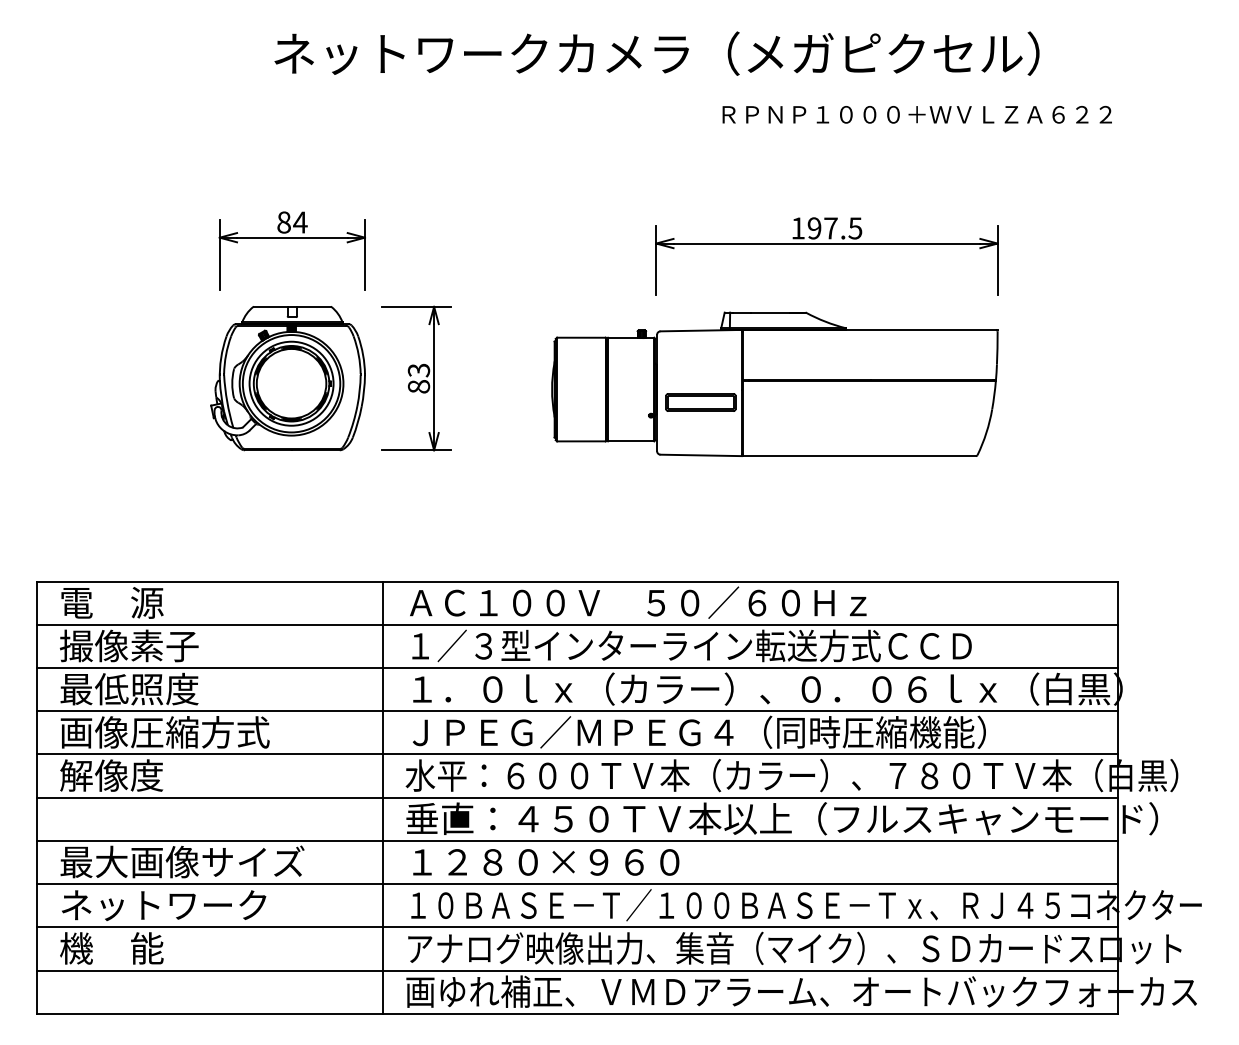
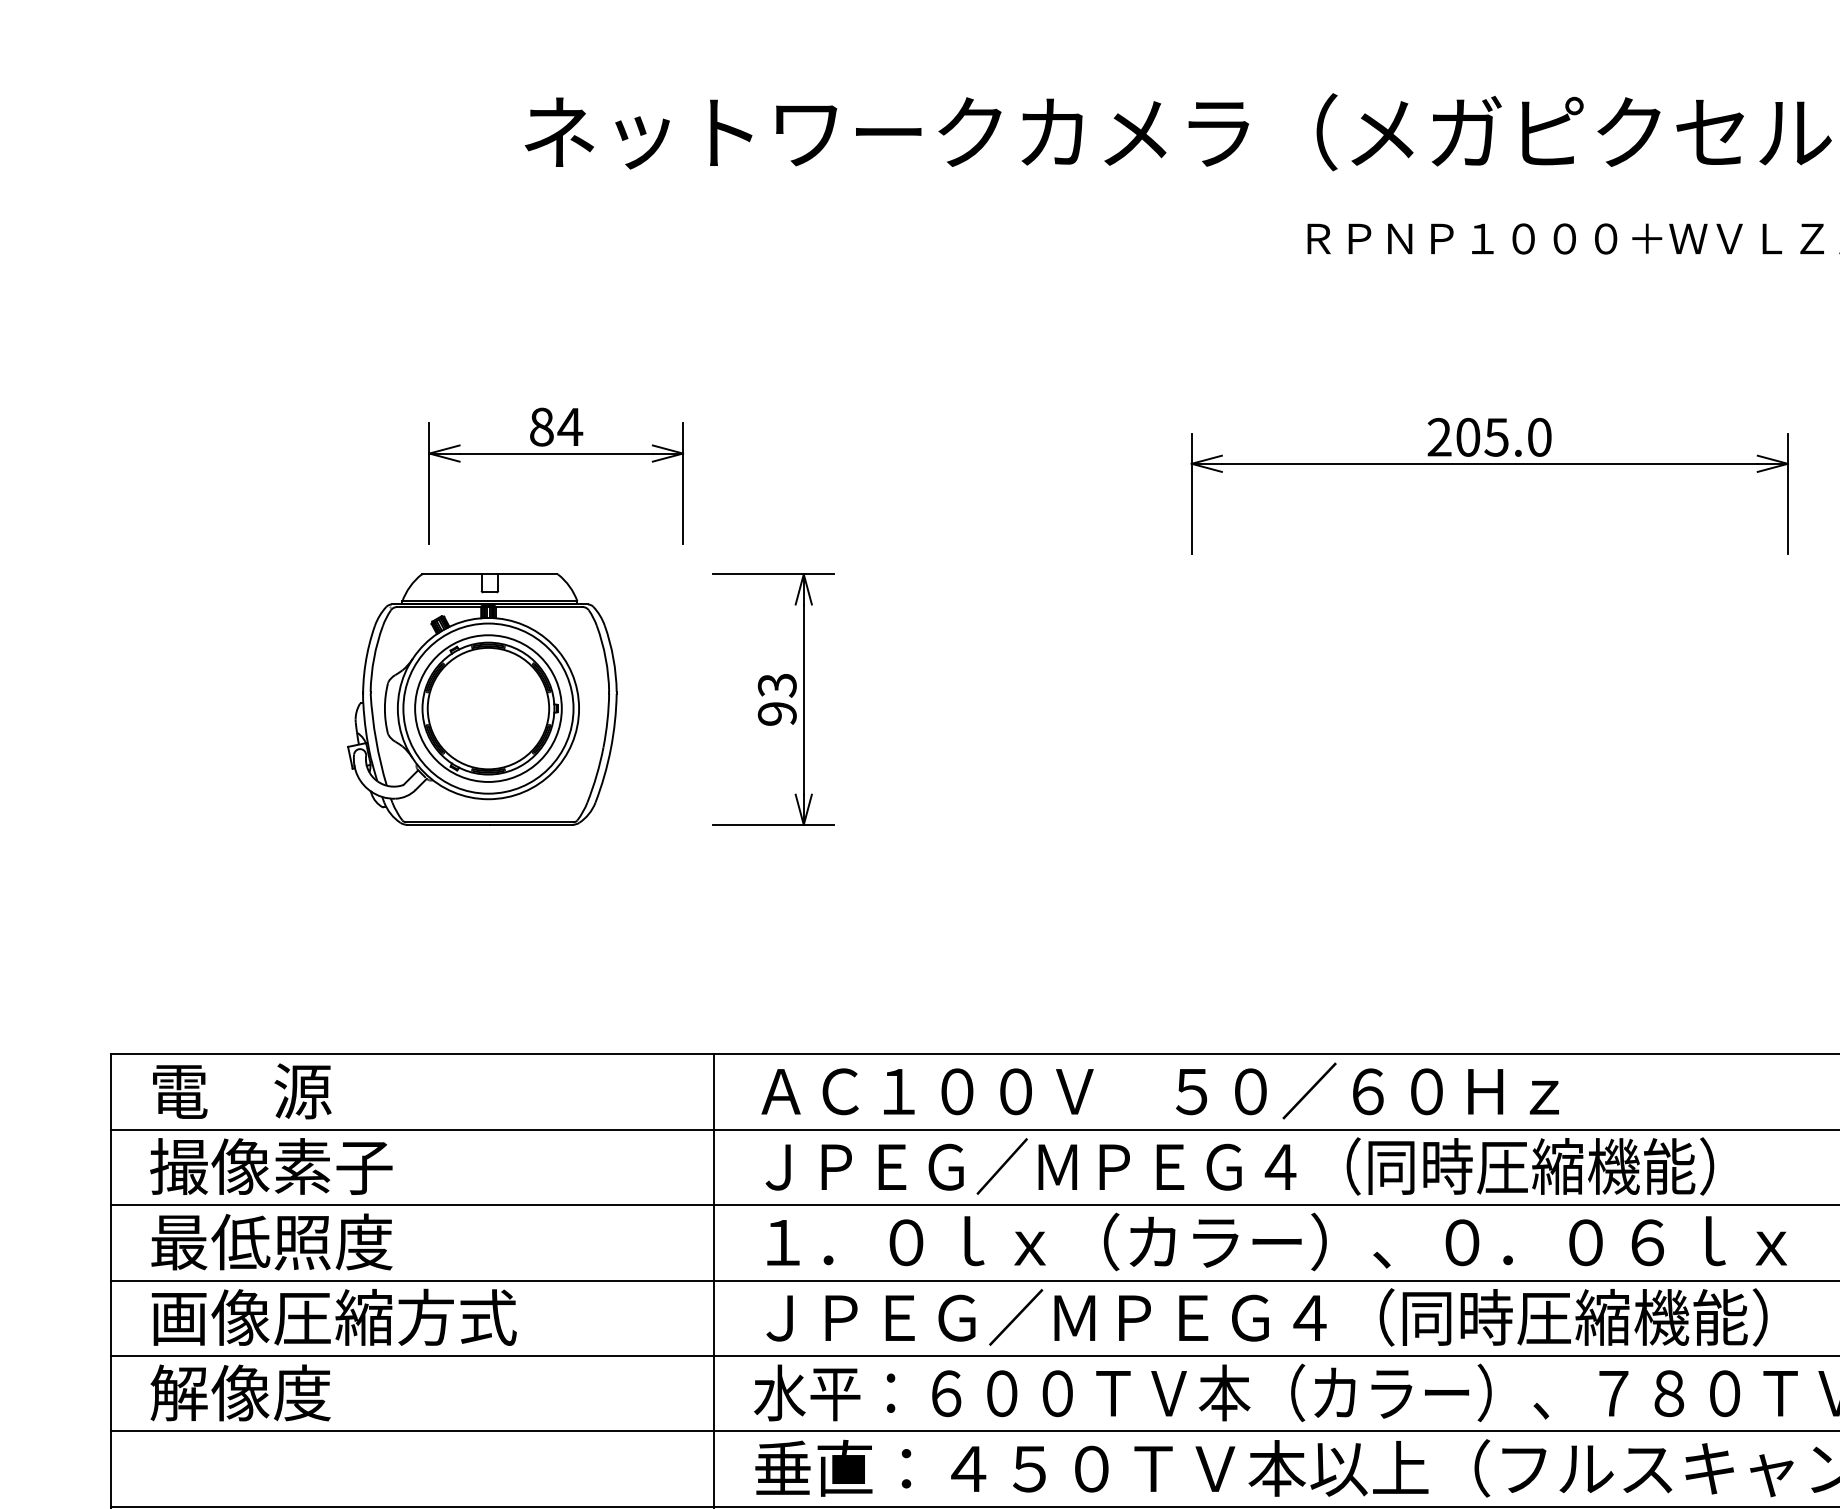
text: (826, 228) -> (1489, 437), 197.5 -> 205.0
part: (287, 378) -> (481, 699), moved
part: (774, 383) -> (1398, 708), removed
text: (419, 386) -> (778, 713), 83 -> 93
text: (691, 645) -> (1253, 1165), １／３型インターライン転送方式ＣＣＤ -> ＪＰＥＧ／ＭＰＥＧ４（同時圧縮機能）

